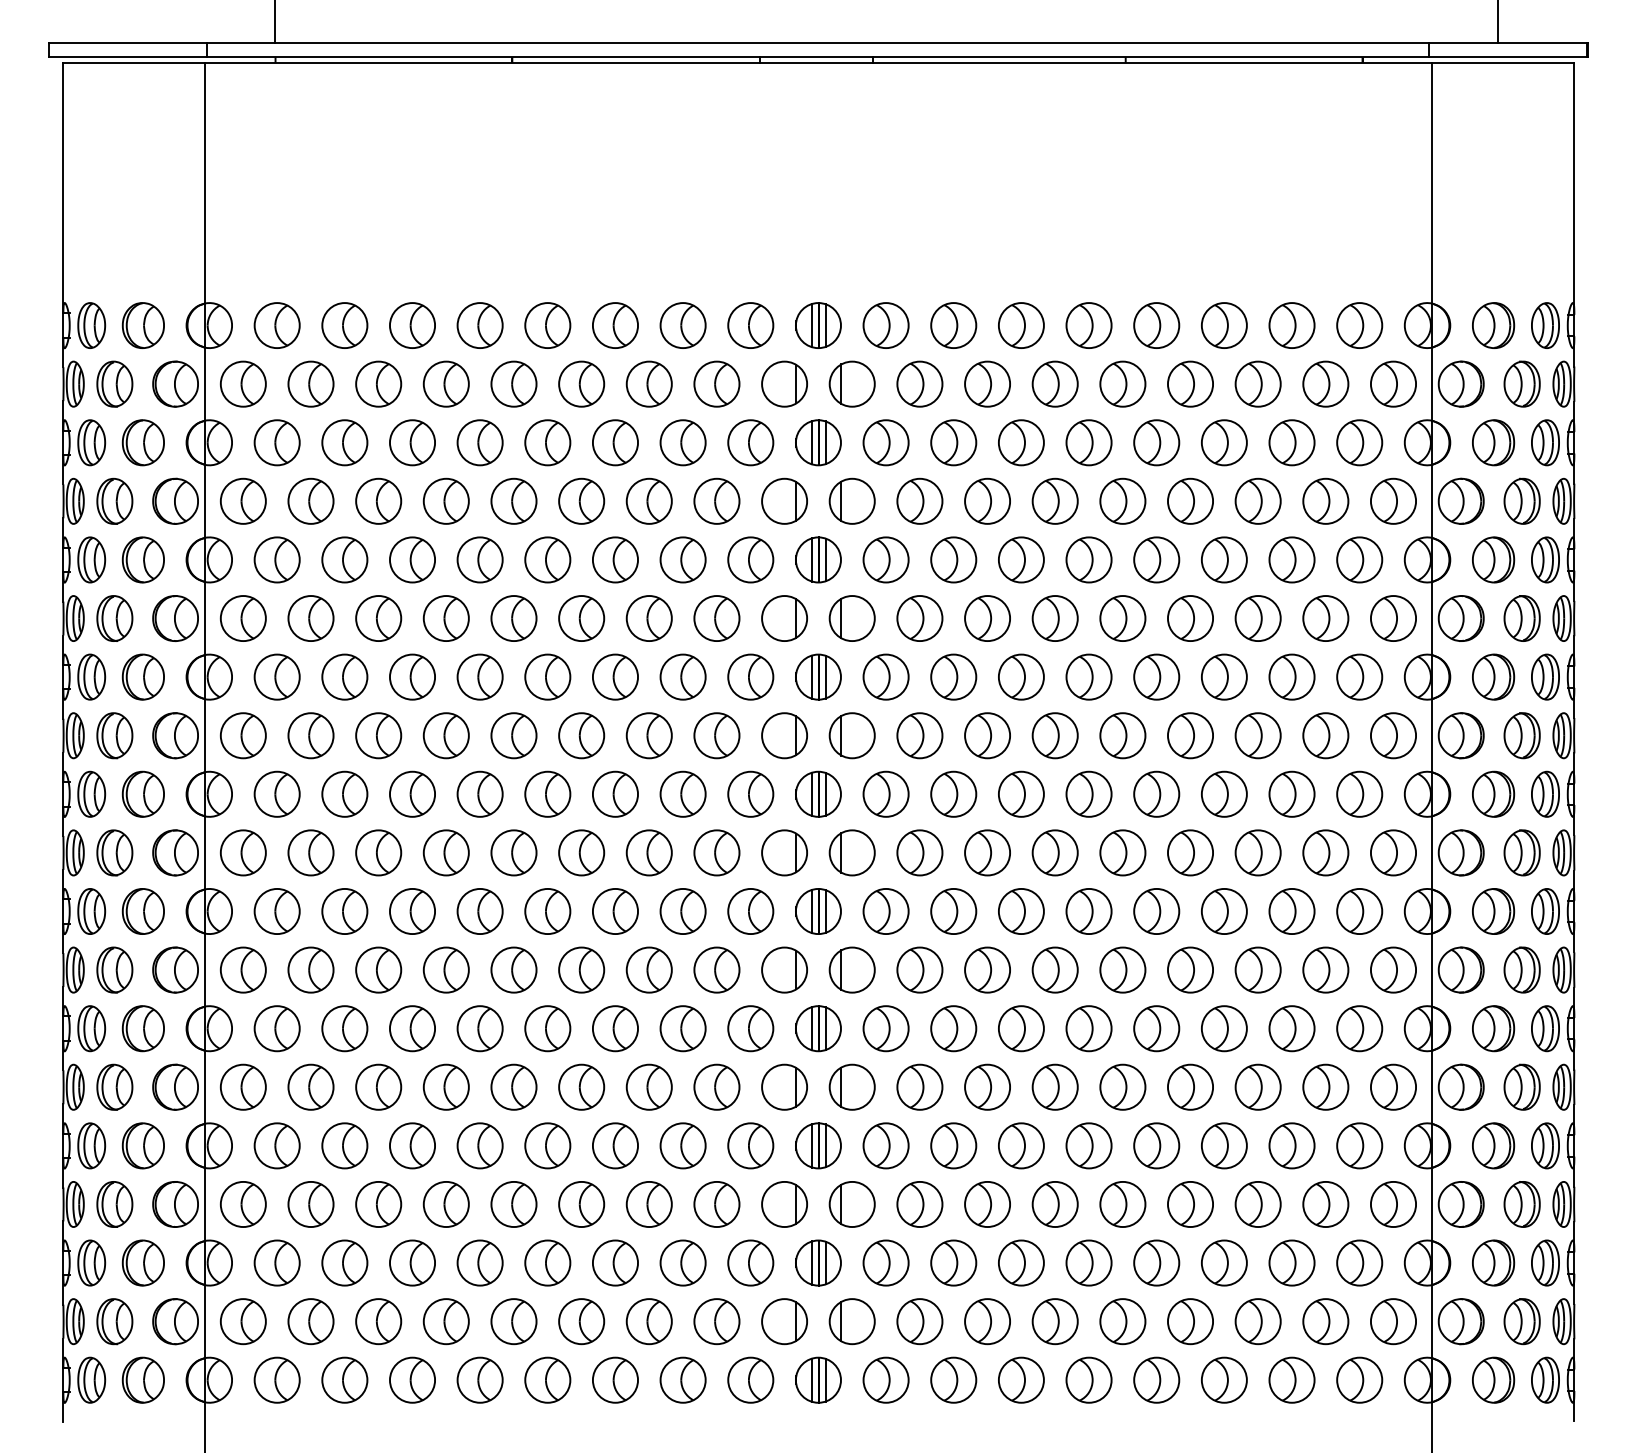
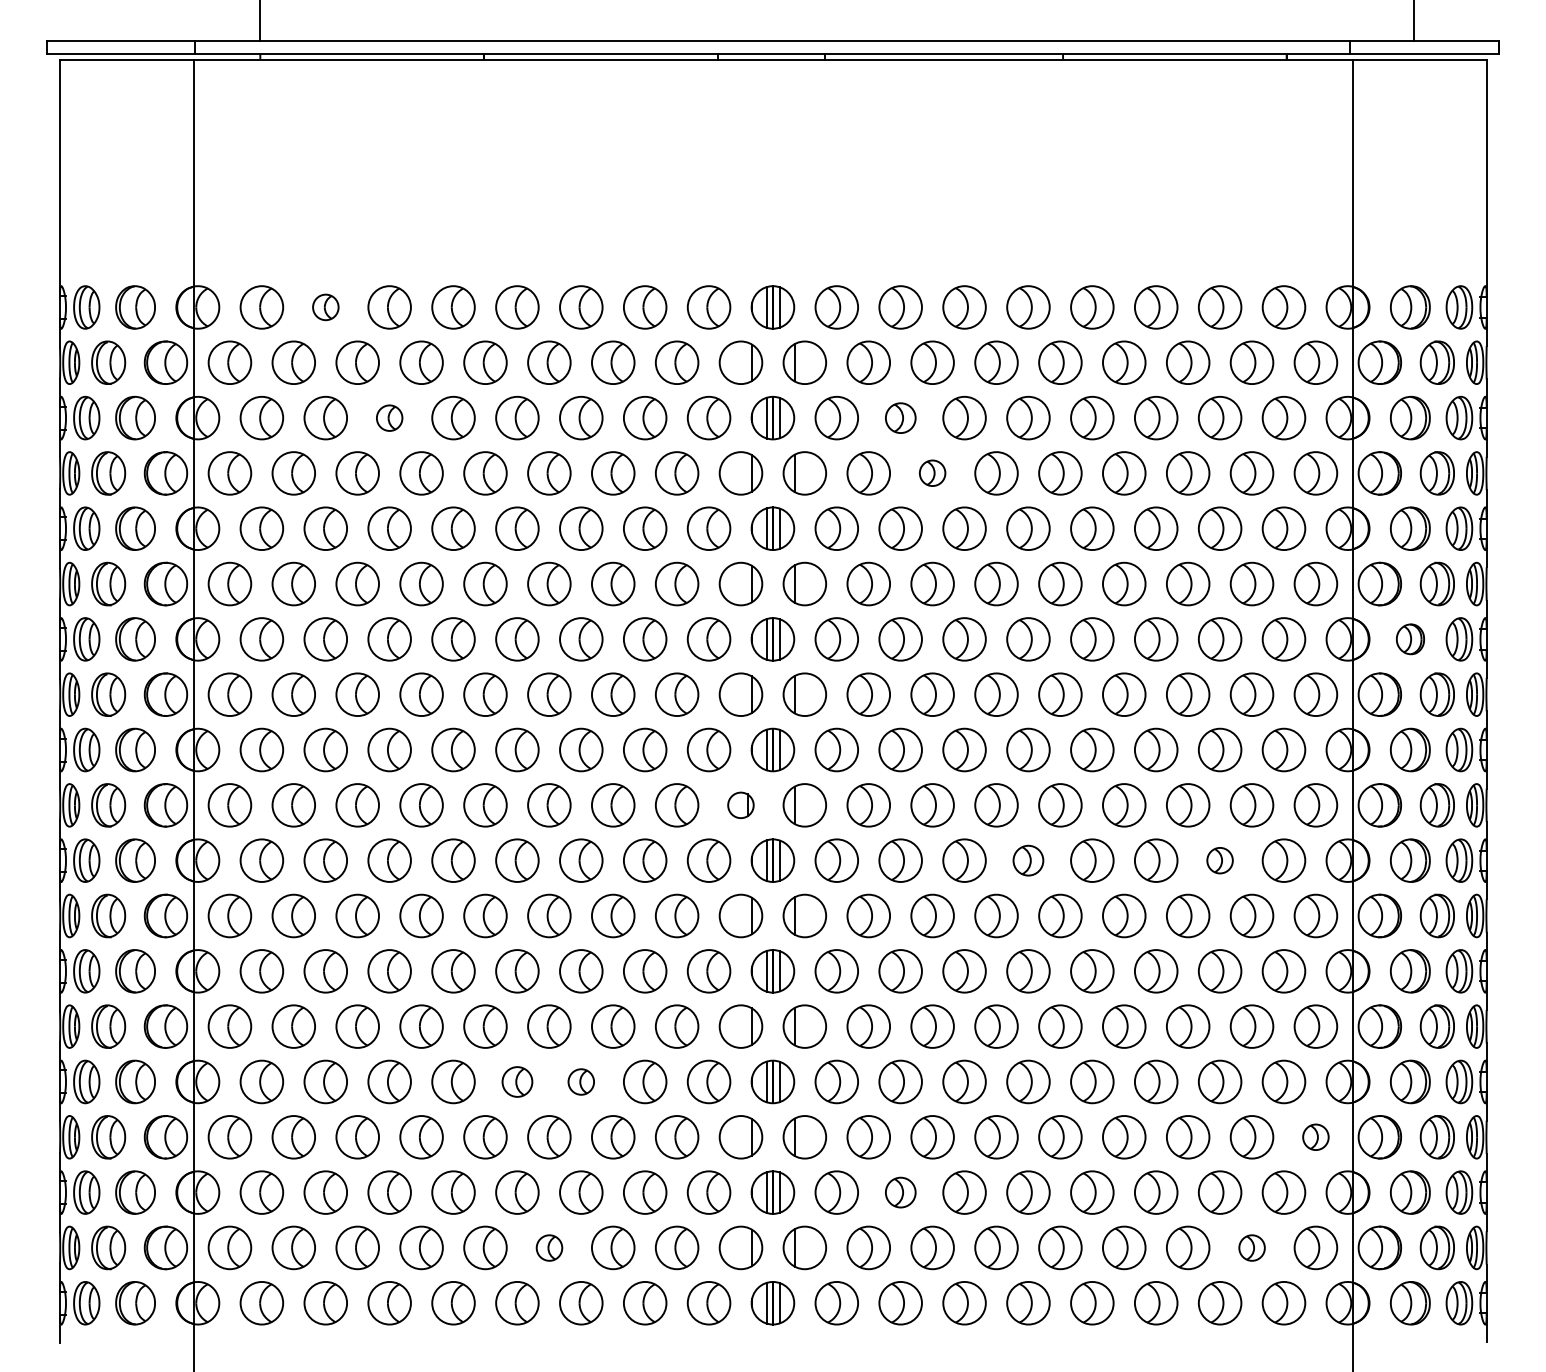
part: (344, 325) -> (325, 307), size x0.6
part: (412, 442) -> (389, 417), size x0.6
part: (953, 442) -> (900, 417), size x0.7
part: (987, 500) -> (932, 472), size x0.6
part: (1493, 676) -> (1410, 638), size x0.7
part: (784, 852) -> (740, 804), size x0.6
part: (1088, 911) -> (1027, 860), size x0.7
part: (1291, 911) -> (1219, 860), size x0.6
part: (547, 1145) -> (517, 1081), size x0.7
part: (615, 1145) -> (581, 1081), size x0.6
part: (1393, 1204) -> (1315, 1137), size x0.6
part: (953, 1262) -> (900, 1192), size x0.7
part: (581, 1321) -> (549, 1247), size x0.6
part: (1325, 1321) -> (1251, 1247), size x0.6

